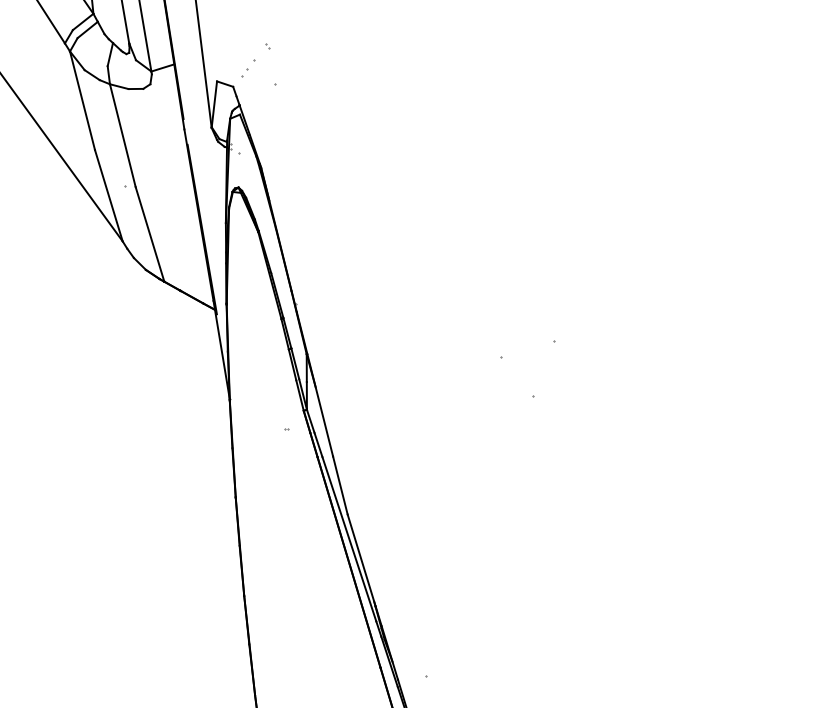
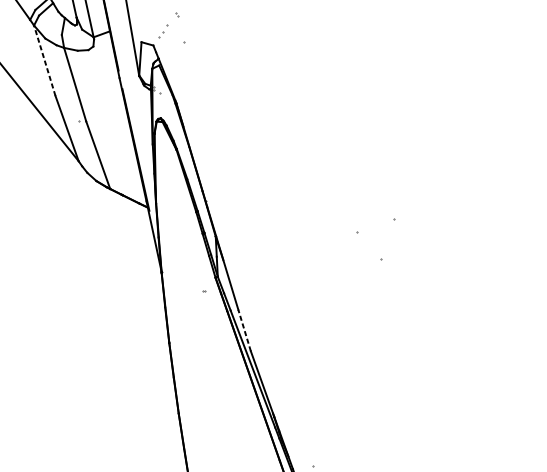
line: (82, 100) -> (44, 60), solid -> dashed
line: (340, 485) -> (244, 330), solid -> dashed

